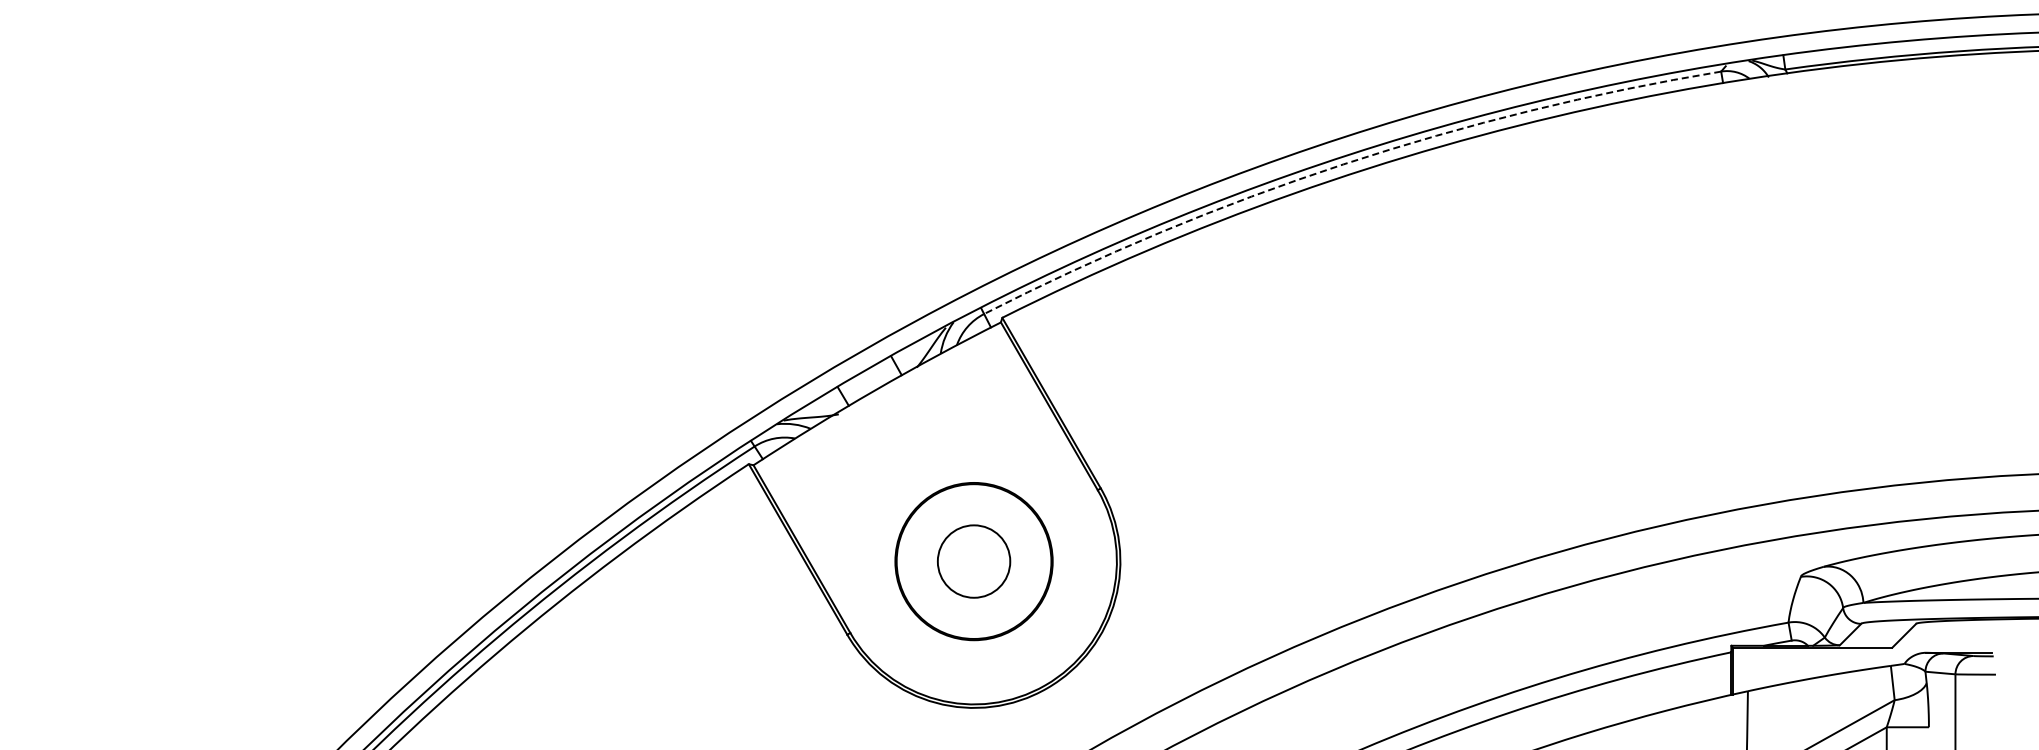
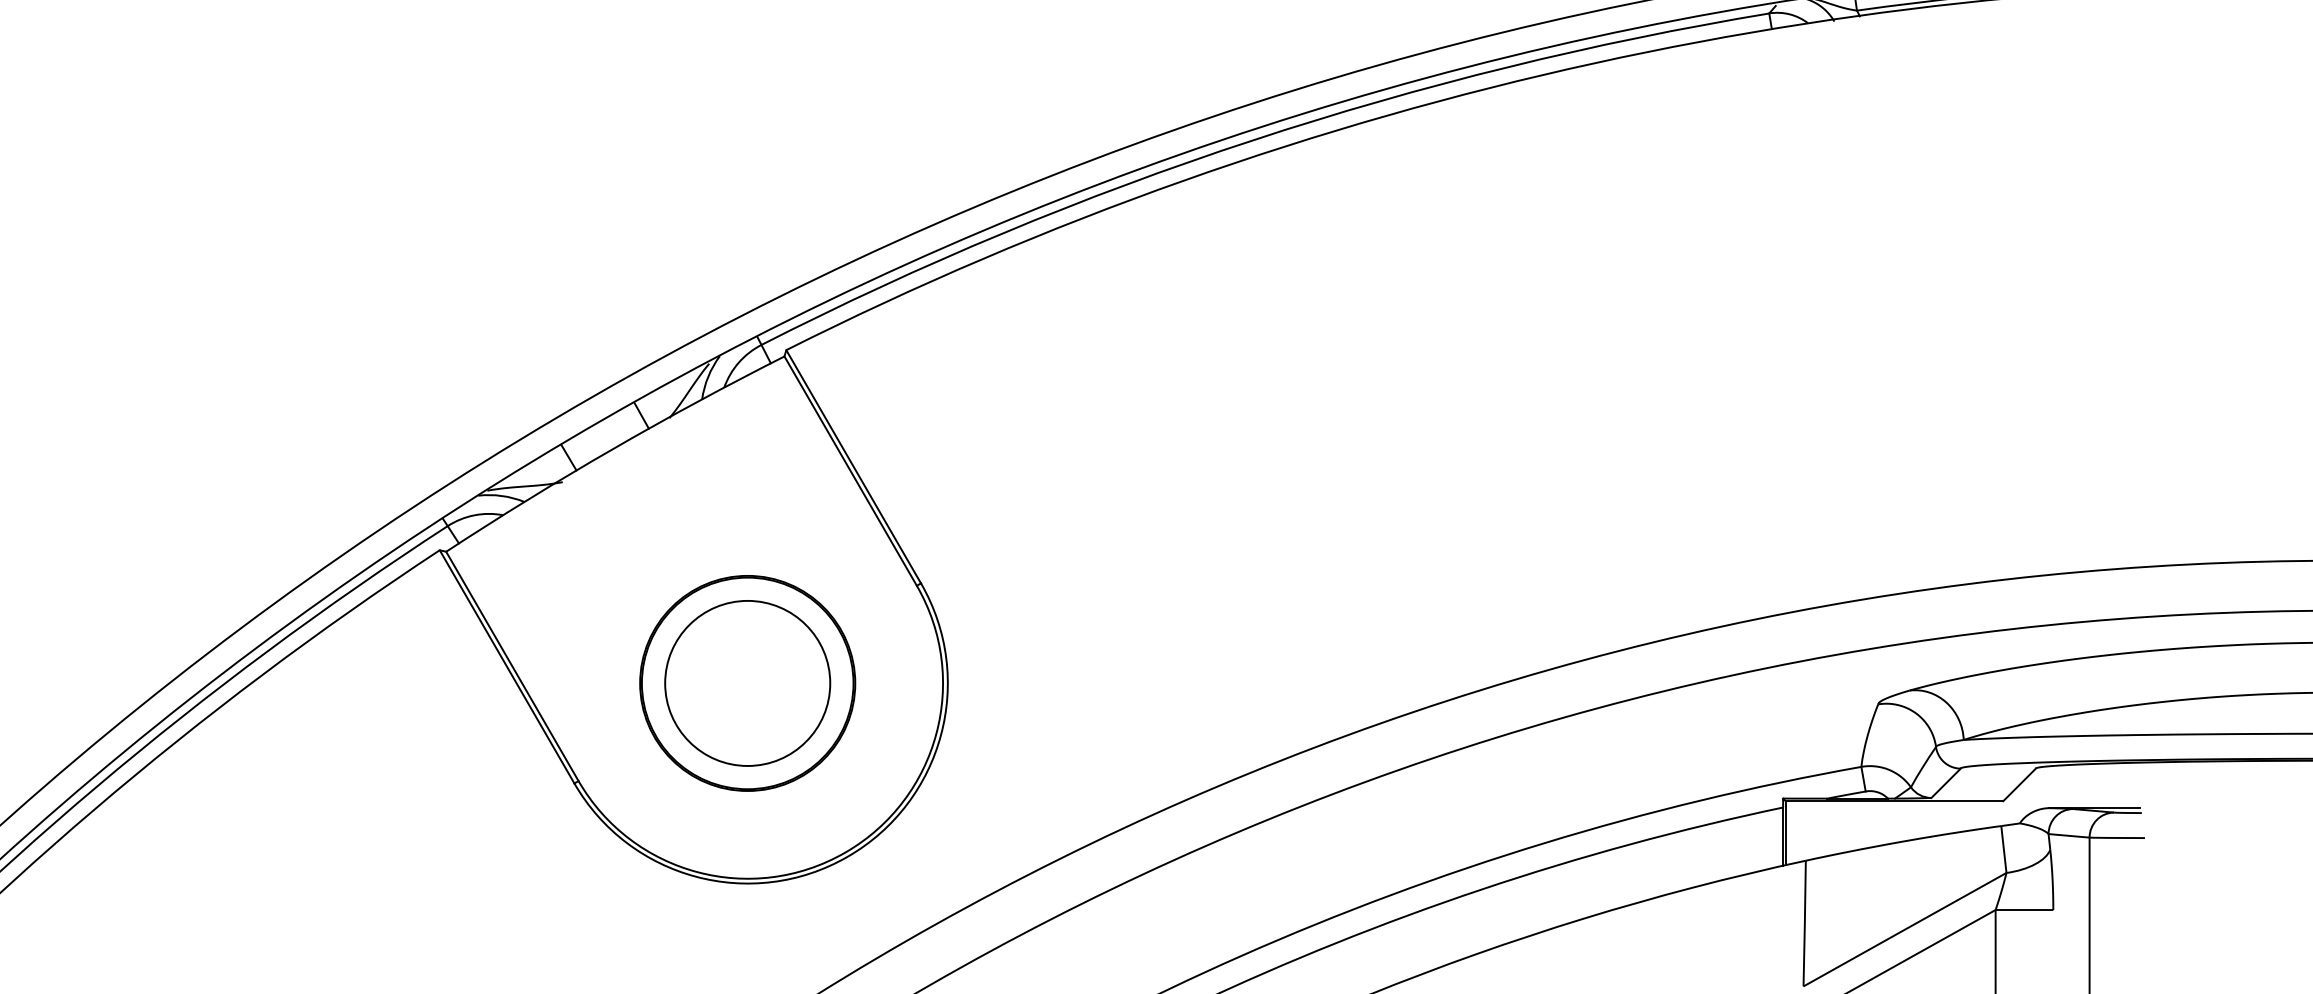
arc: (1343, 164) -> (1252, 140), dashed -> solid
circle: (973, 561) -> (746, 683), size x1.67

